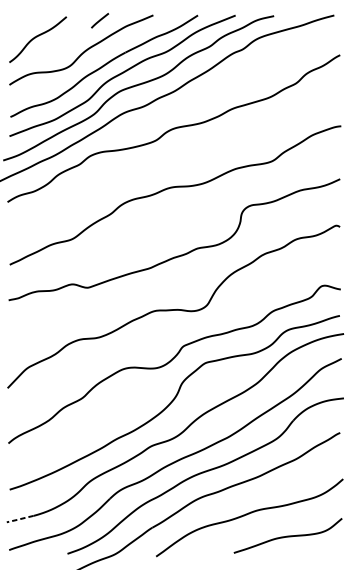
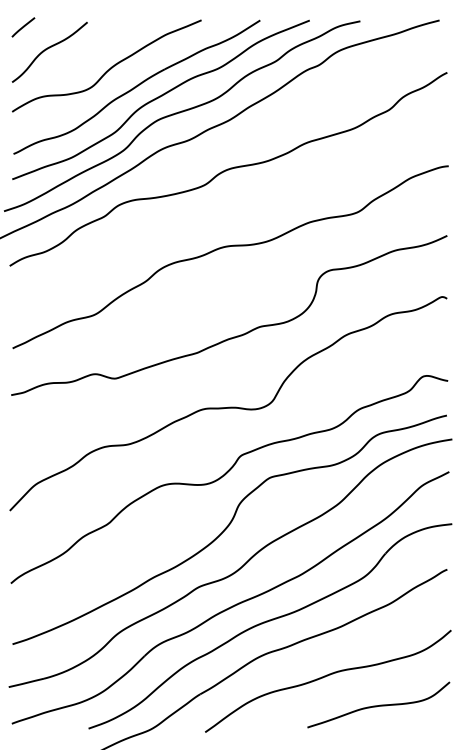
line: (100, 20) -> (23, 27), moved
line: (20, 519) -> (26, 683), dashed -> solid

